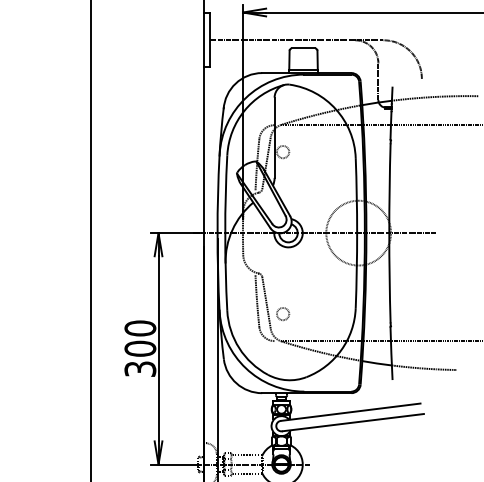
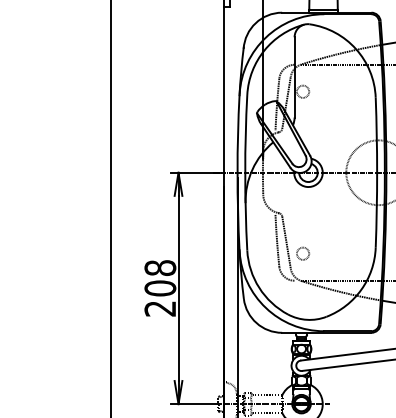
text: (140, 348) -> (160, 288), 300 -> 208

